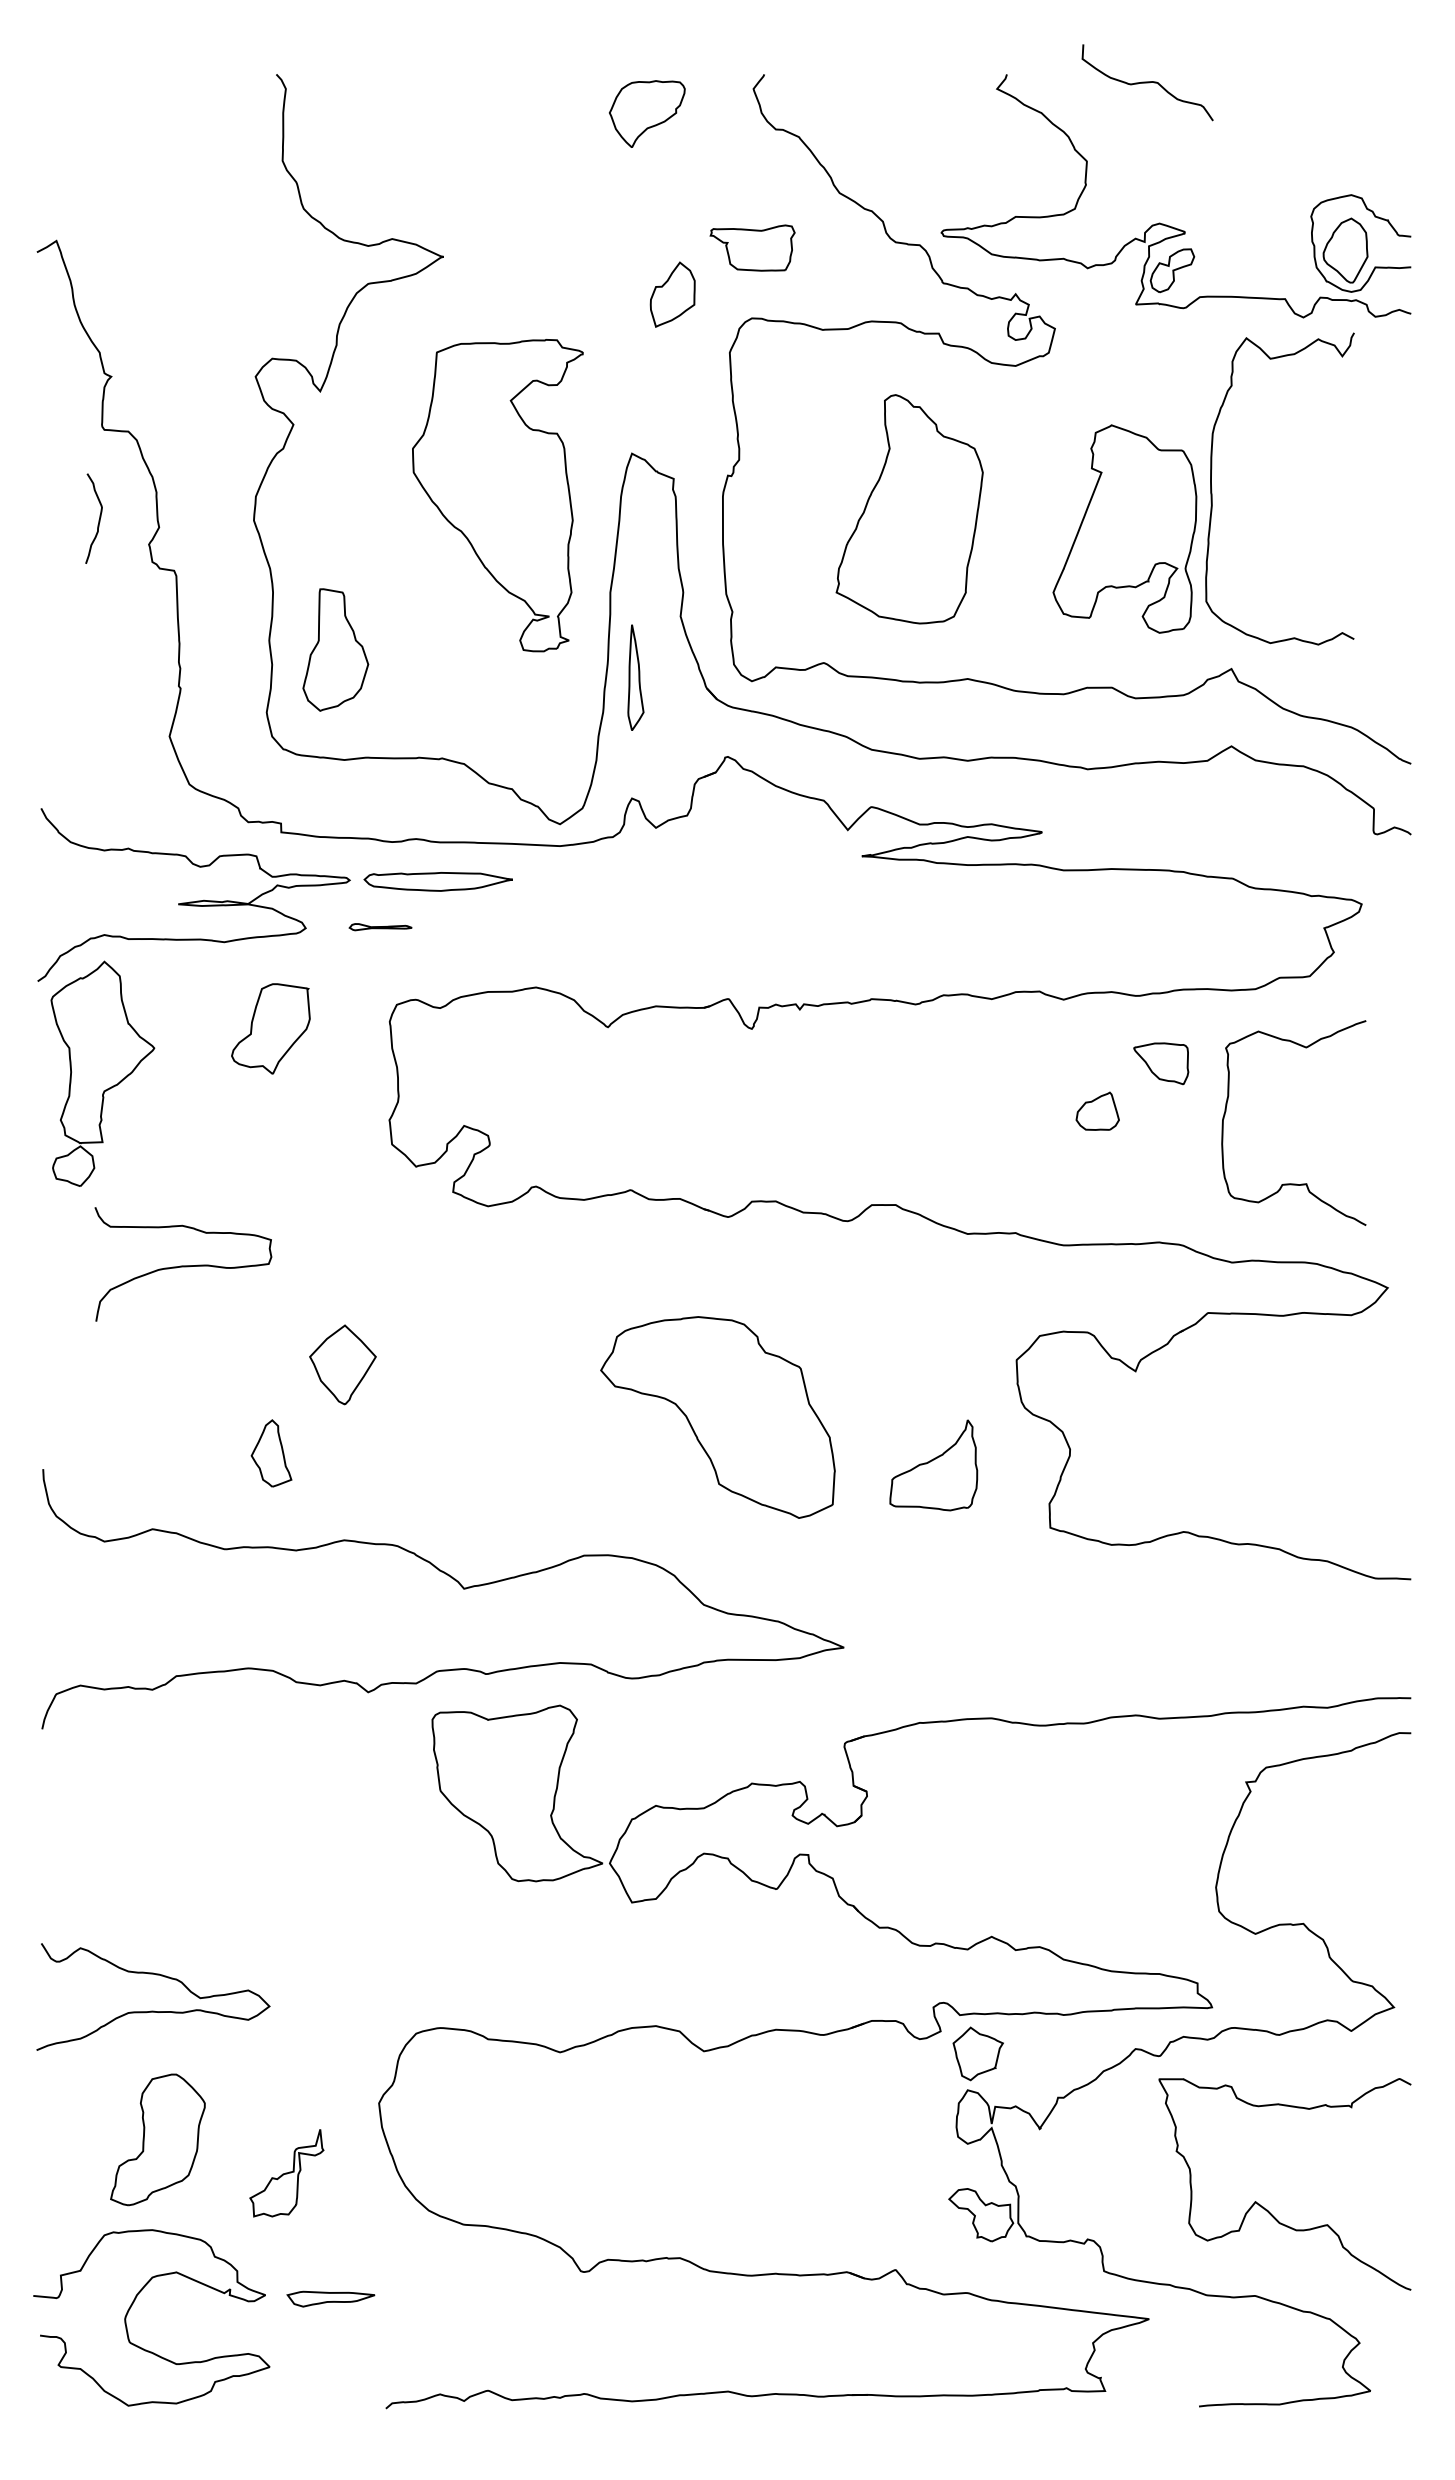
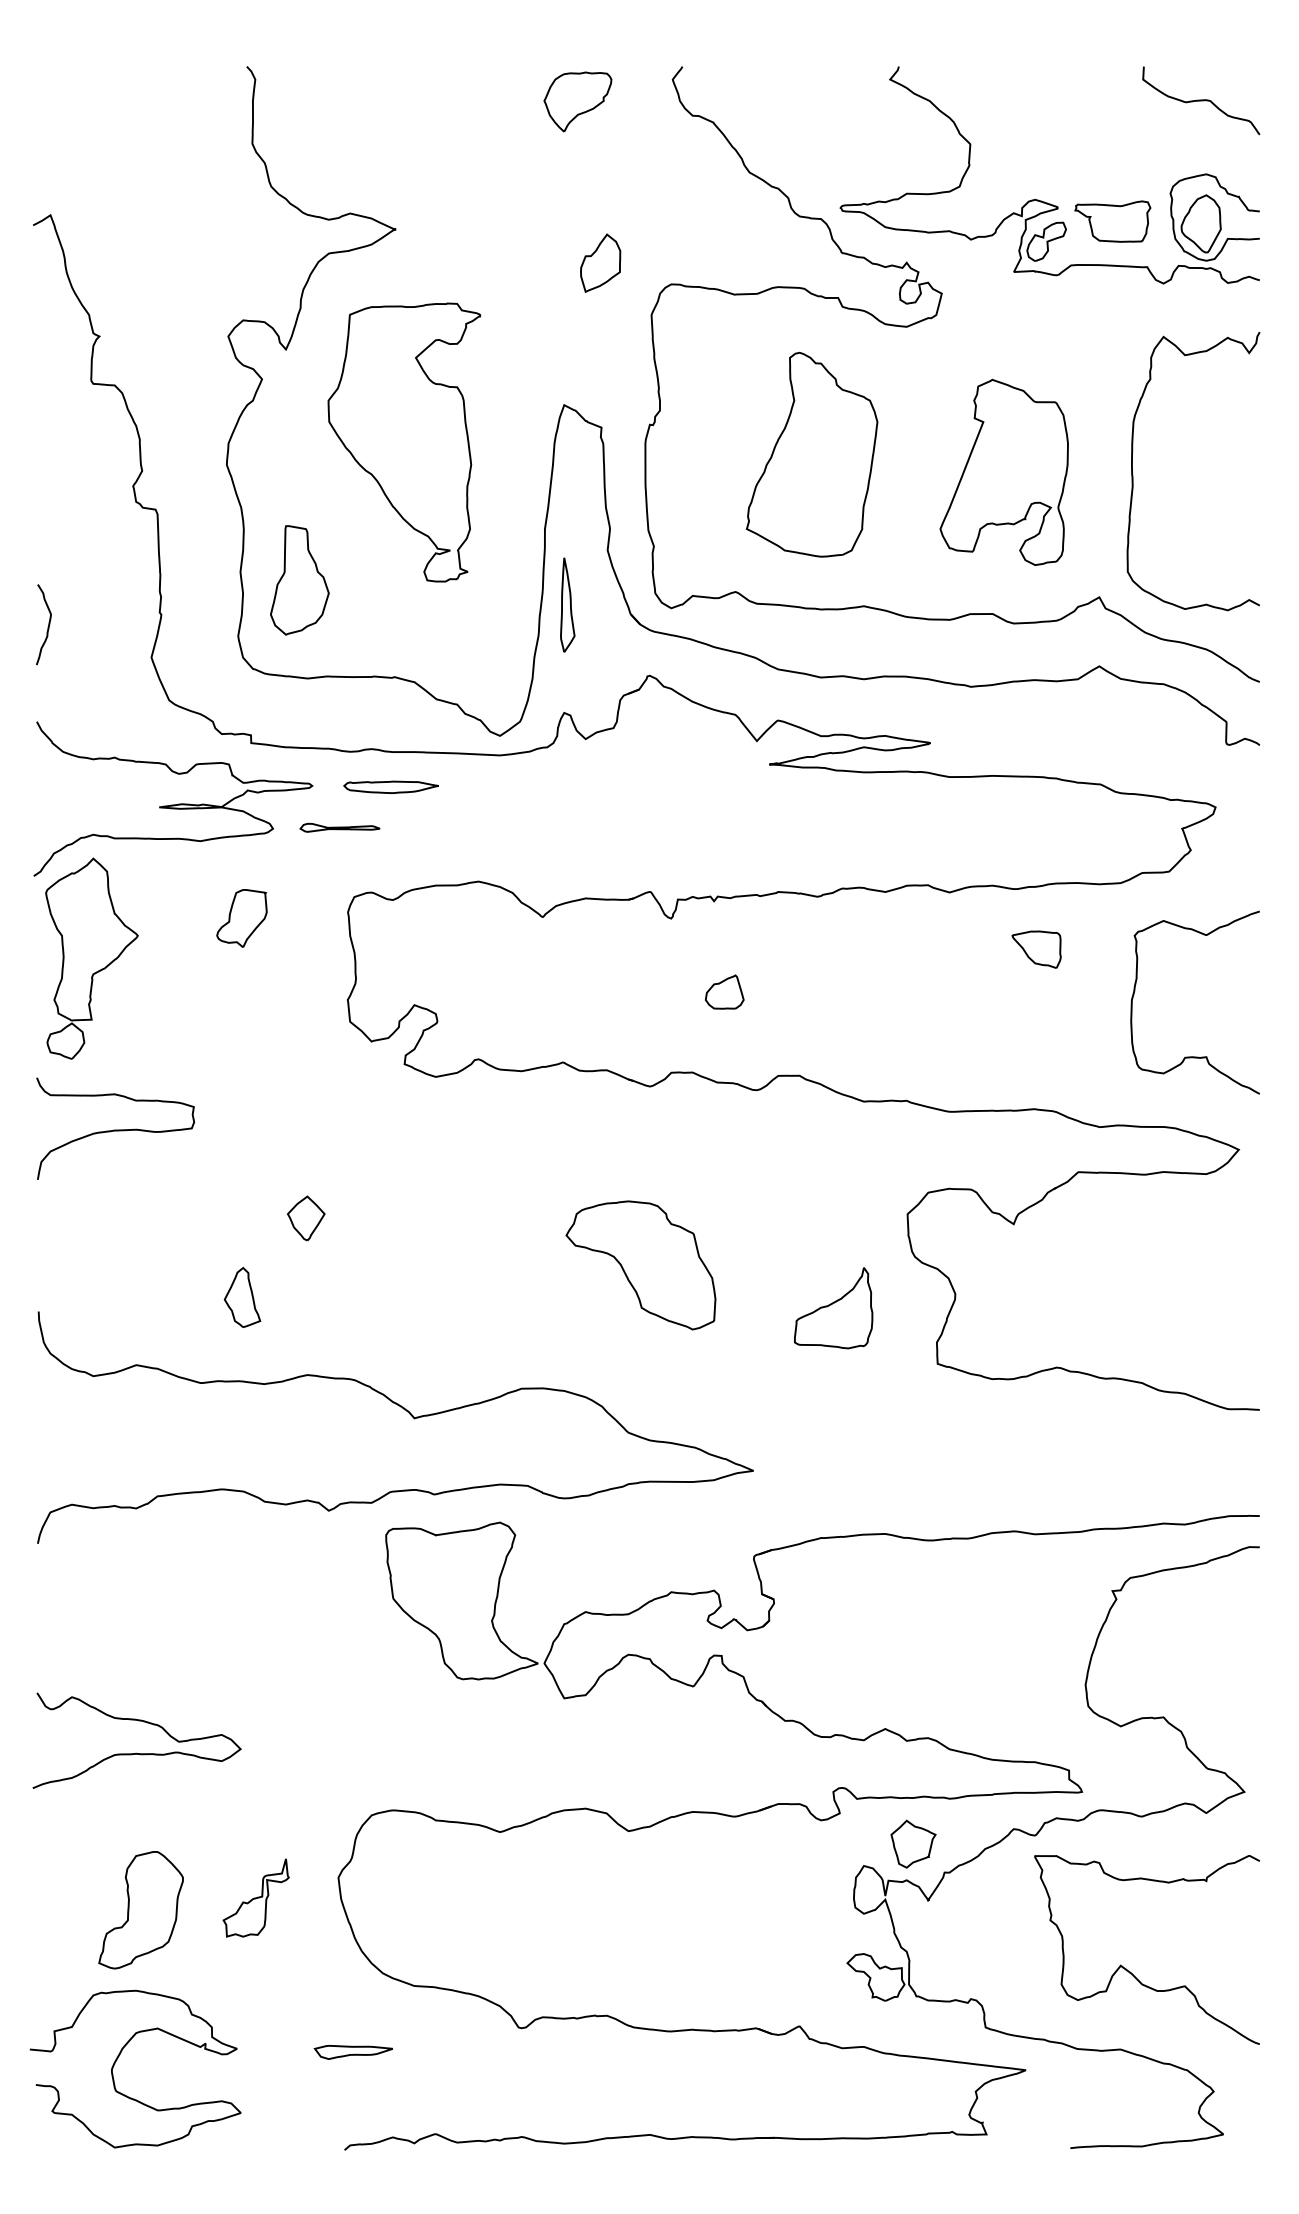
curve: (1147, 82) -> (1201, 100), moved
part: (752, 247) -> (1112, 221), moved
curve: (1212, 489) -> (1133, 471), moved
part: (497, 495) -> (404, 442), moved
curve: (98, 519) -> (47, 625), moved
part: (437, 881) -> (390, 787), size x0.71
part: (380, 926) -> (339, 827), size x1.43
part: (270, 1028) -> (241, 918), size x0.71
part: (1097, 1110) -> (724, 991), moved
curve: (1293, 1183) -> (1194, 1056), moved
curve: (183, 1265) -> (115, 1129), moved
part: (342, 1364) -> (305, 1218), size x0.62
part: (717, 1417) -> (640, 1265), size x0.71
curve: (153, 2010) -> (137, 1752), moved
part: (977, 2053) -> (912, 1843), moved
part: (286, 2173) -> (255, 1898), moved
part: (330, 2298) -> (353, 2051), moved

